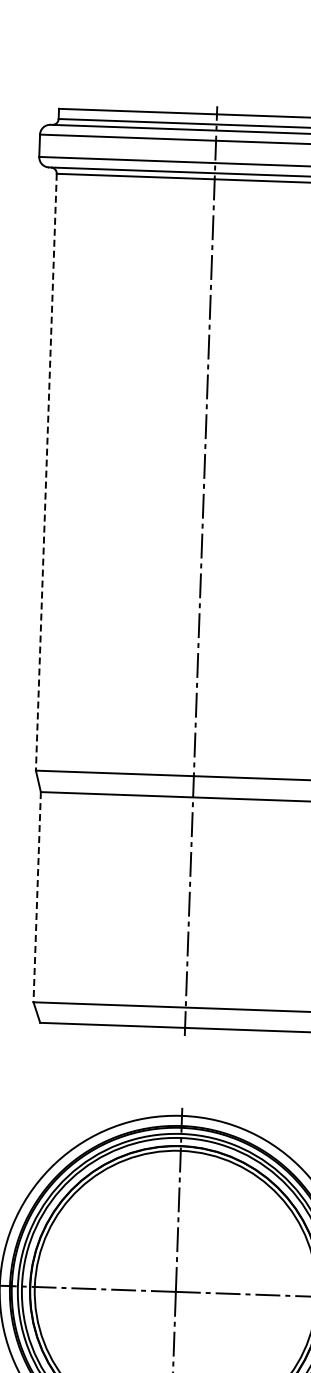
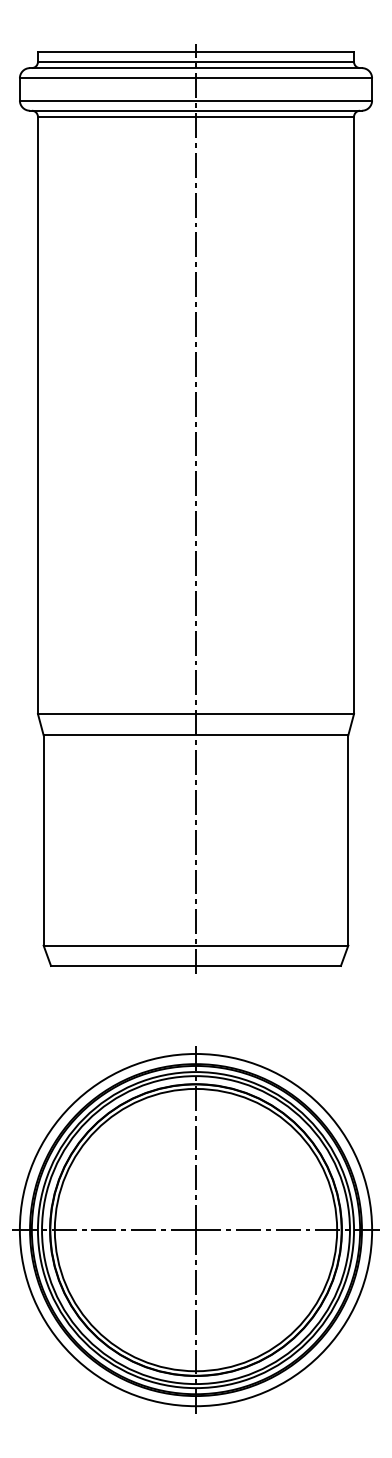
line: (45, 472) -> (37, 415), dashed -> solid
line: (37, 897) -> (43, 840), dashed -> solid

